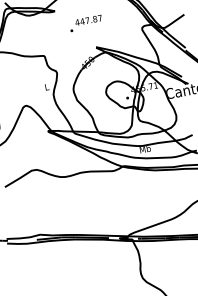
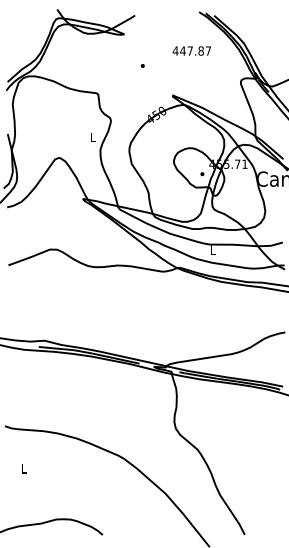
text: (88, 20) -> (191, 50), moved
text: (145, 148) -> (213, 249), Mb -> L

